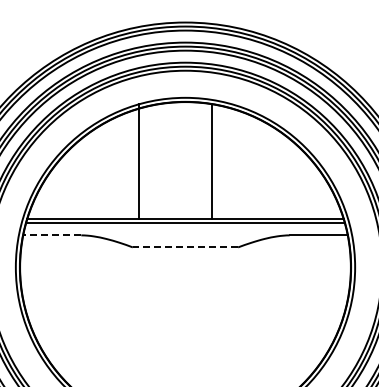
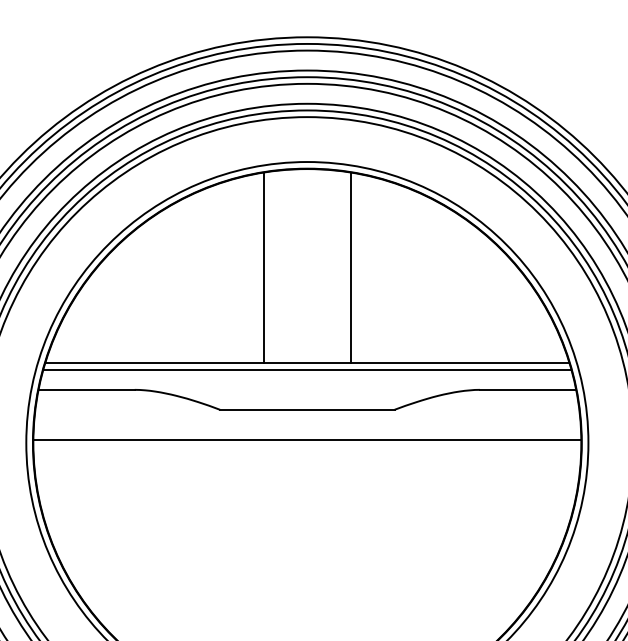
line: (139, 161) -> (264, 267), moved
line: (51, 235) -> (85, 390), dashed -> solid
line: (185, 247) -> (307, 409), dashed -> solid
line: (185, 265) -> (307, 439), added

